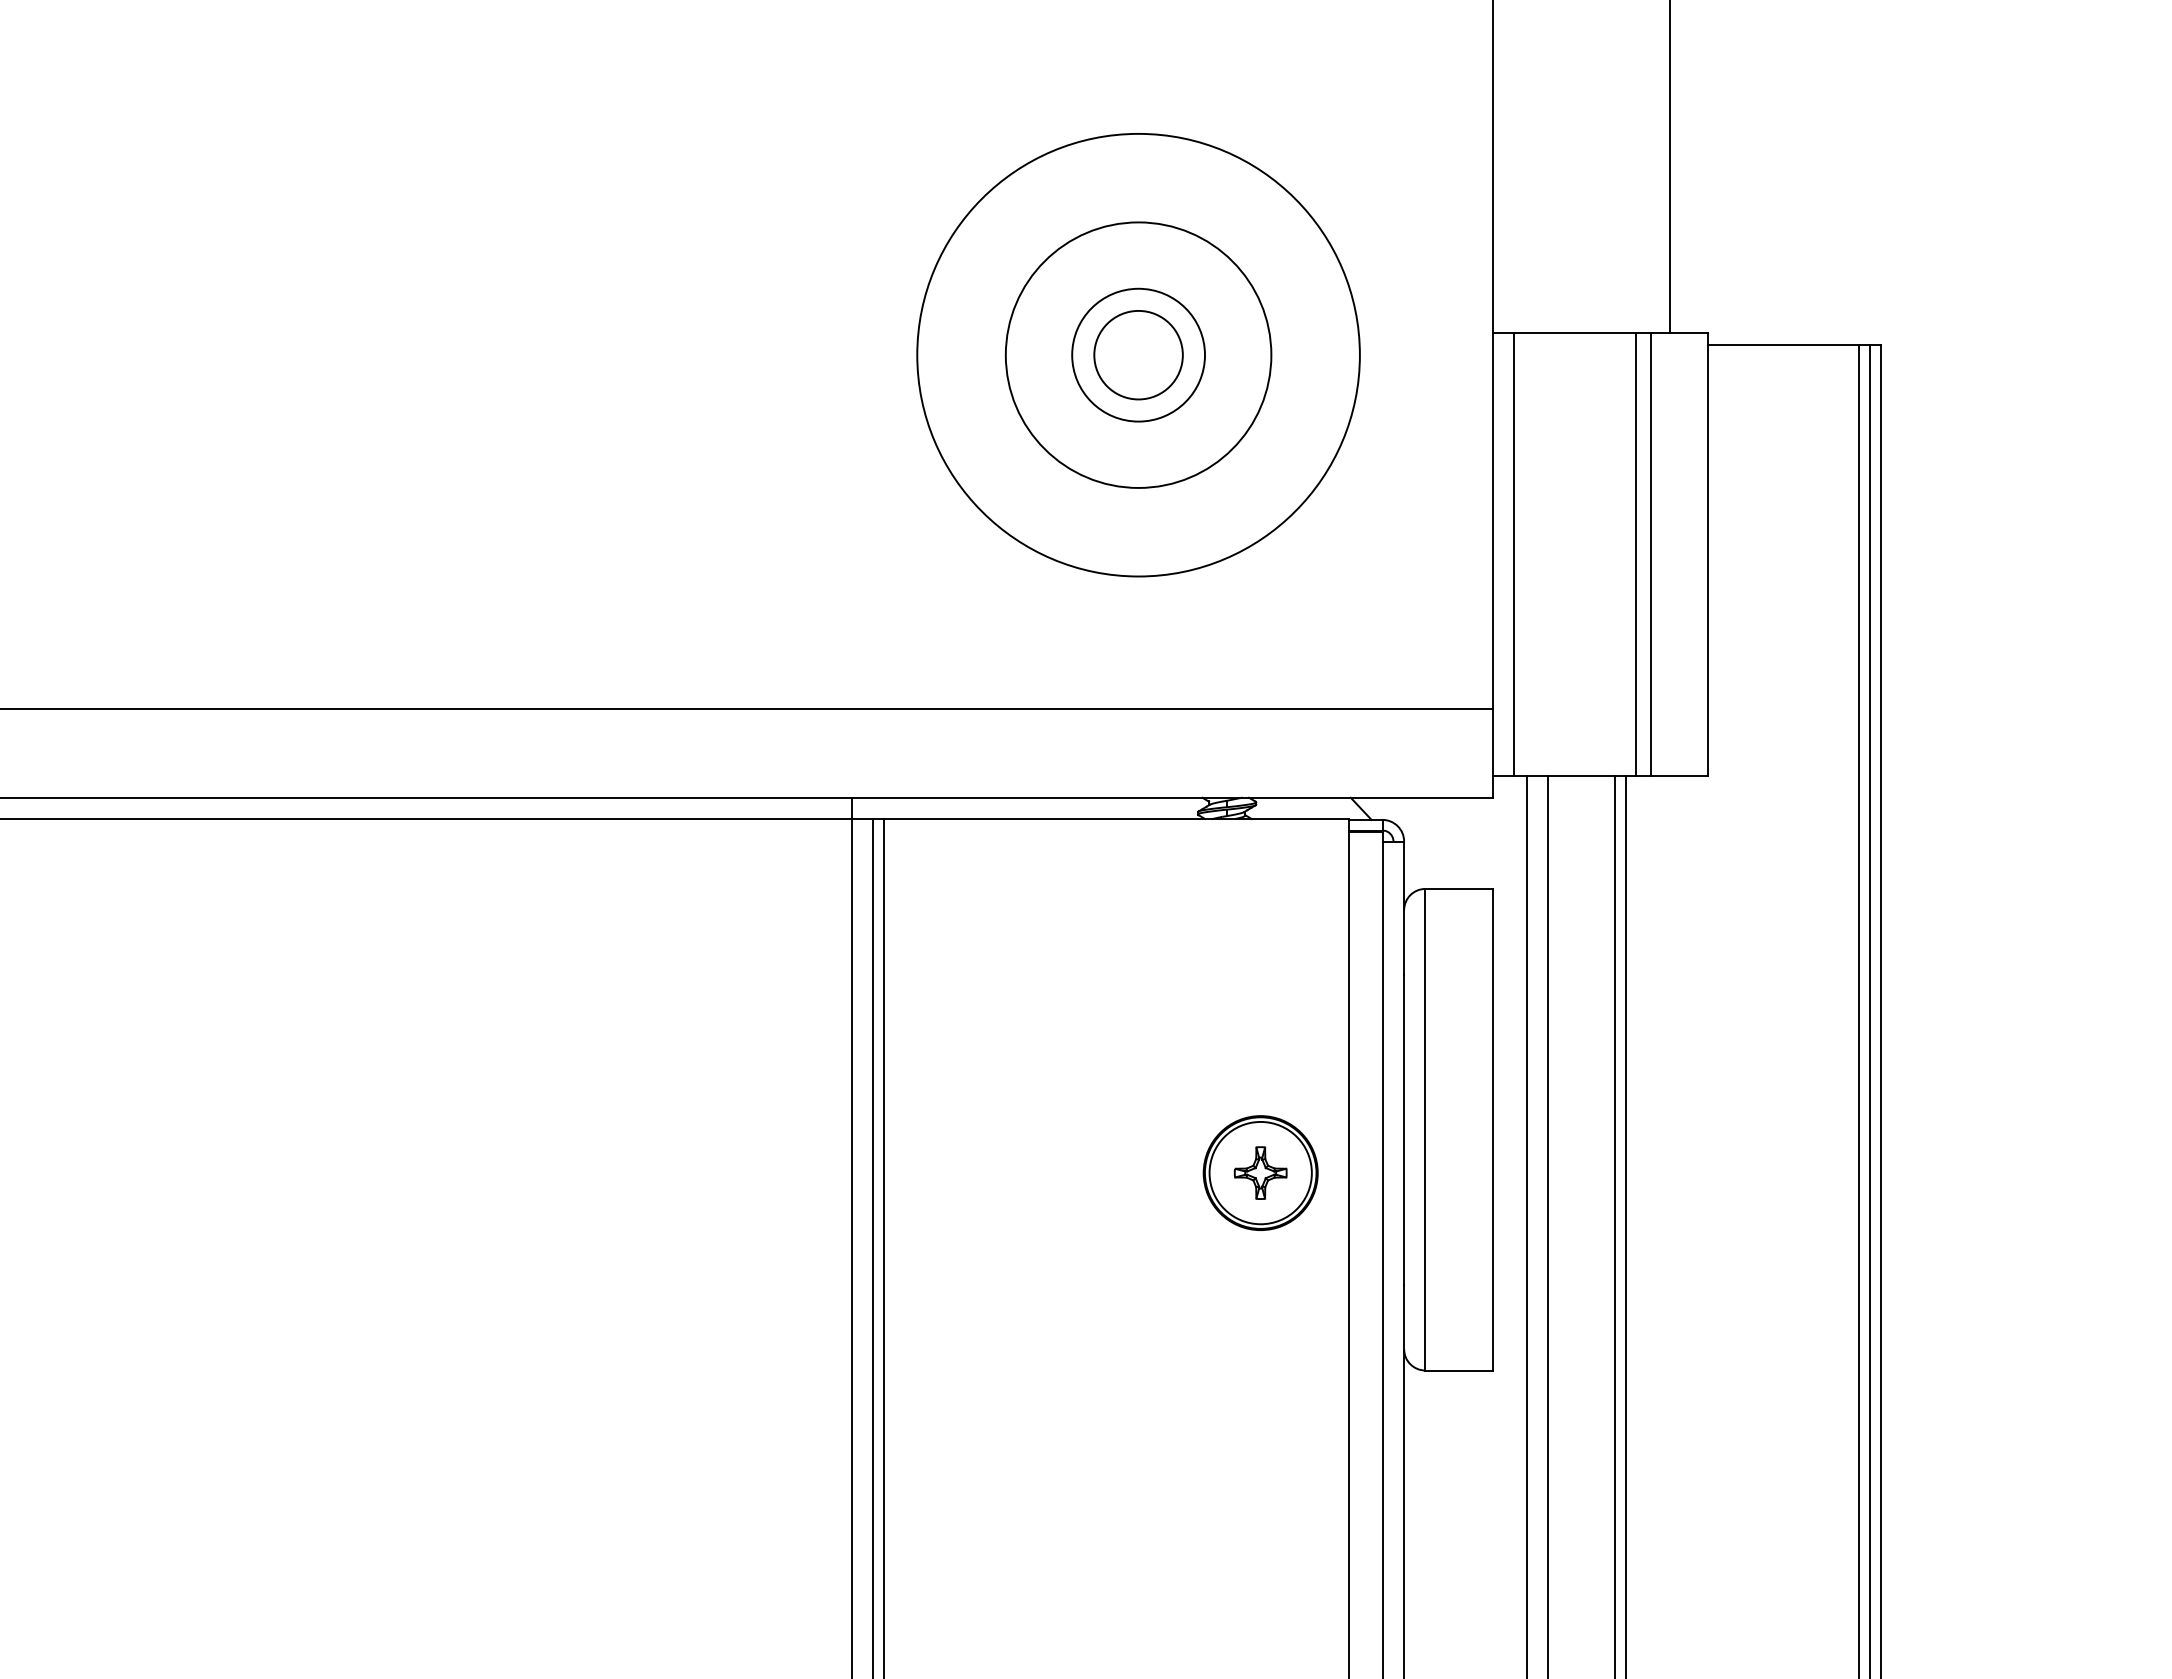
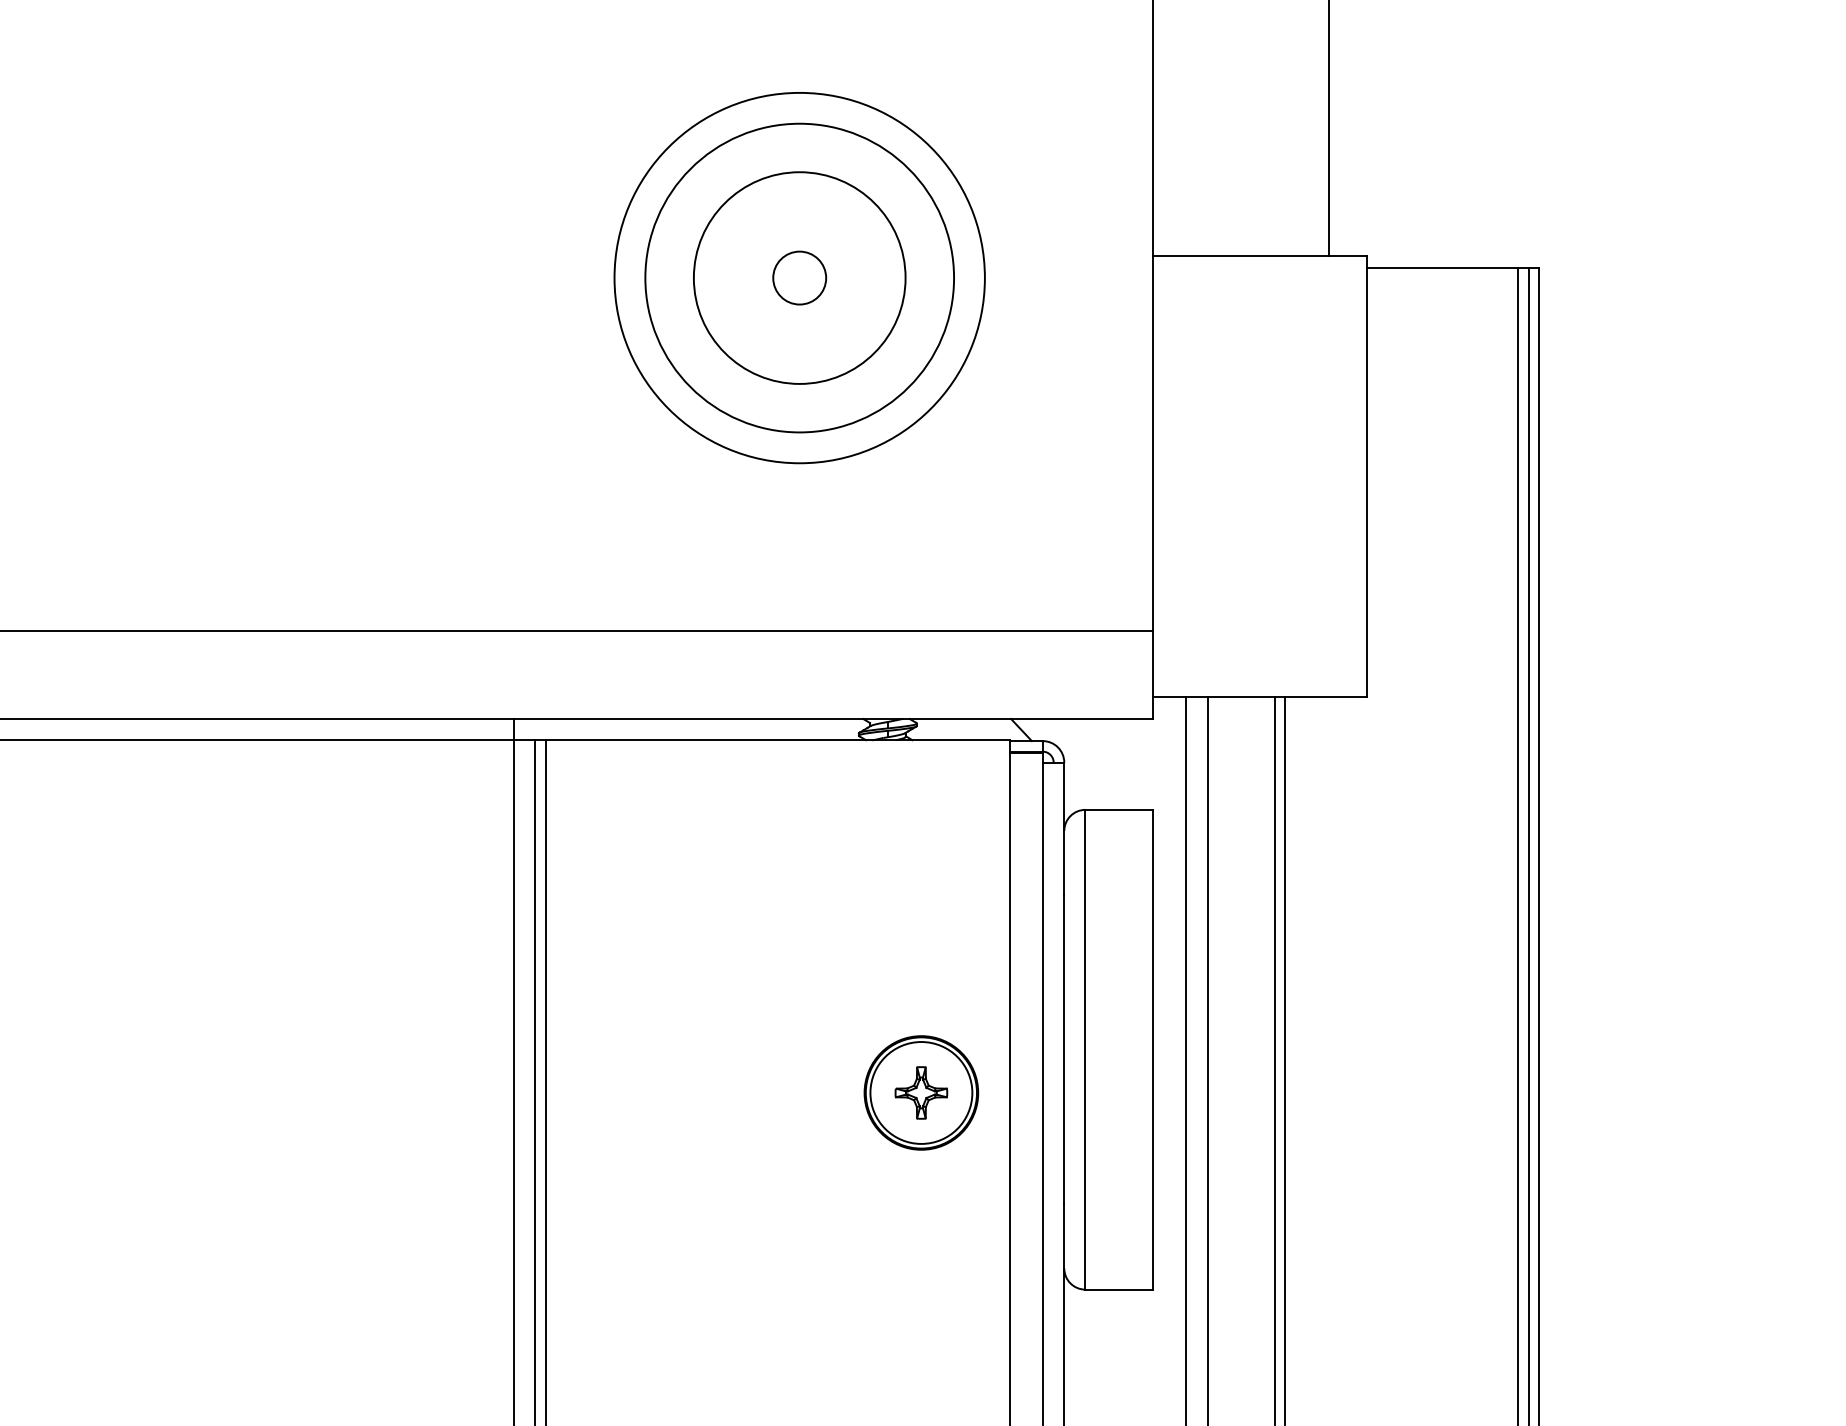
circle: (1138, 354) -> (799, 277), size x0.6
circle: (1138, 354) -> (799, 277), size x0.7
circle: (1138, 354) -> (799, 277), size x1.4
circle: (1138, 354) -> (799, 277), size x1.6
line: (1514, 554) -> (1174, 476), removed
line: (1636, 554) -> (1295, 476), removed
line: (1651, 554) -> (1310, 476), removed

